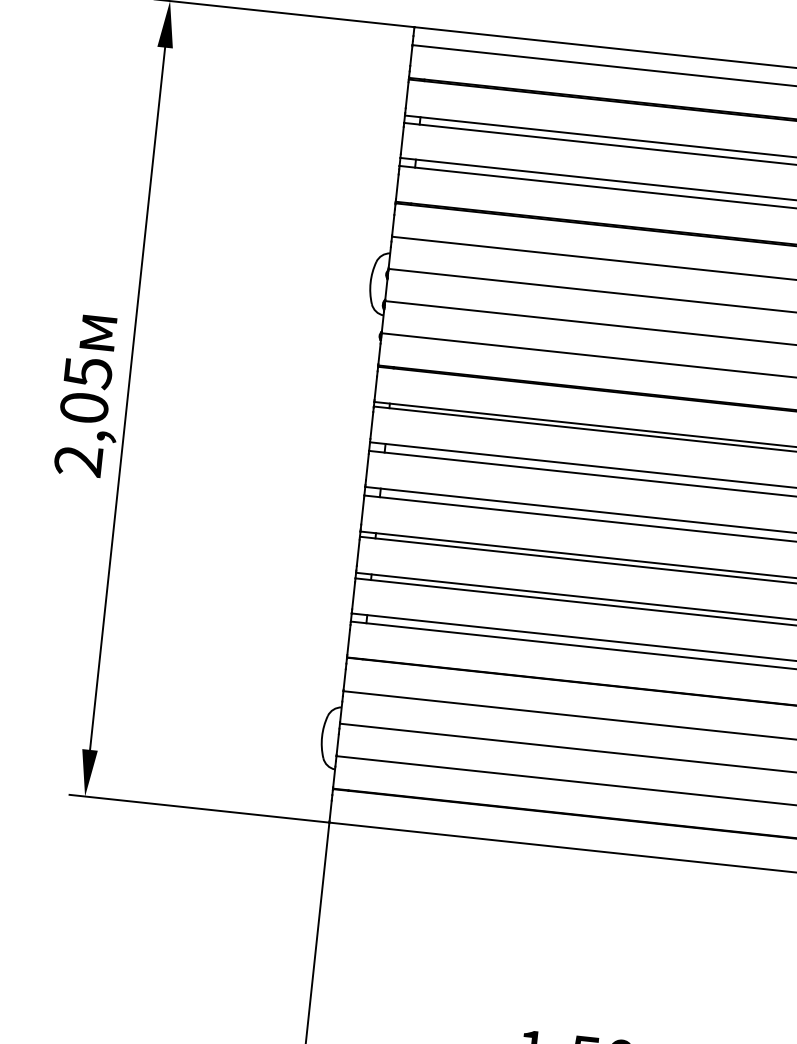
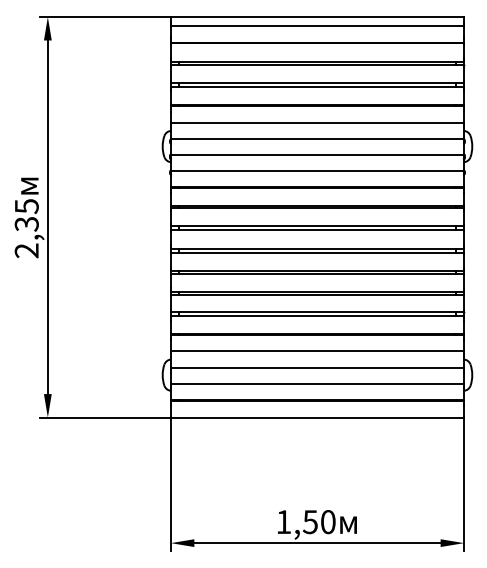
text: (83, 406) -> (26, 223), 2,05 -> 2,35

